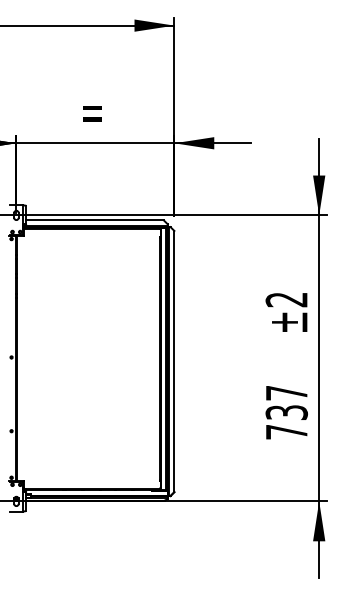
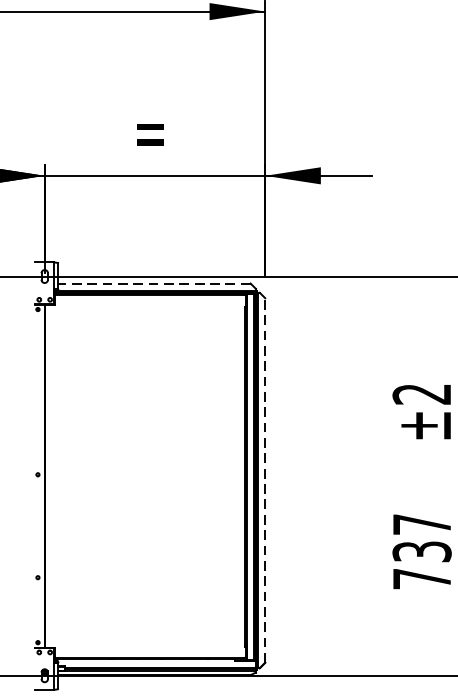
line: (95, 220) -> (155, 283), solid -> dashed
line: (174, 361) -> (265, 480), solid -> dashed

